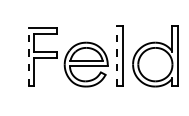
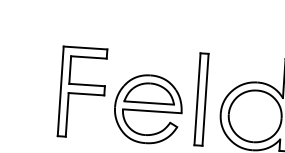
line: (29, 56) -> (61, 90), dashed -> solid
line: (117, 56) -> (197, 99), dashed -> solid

